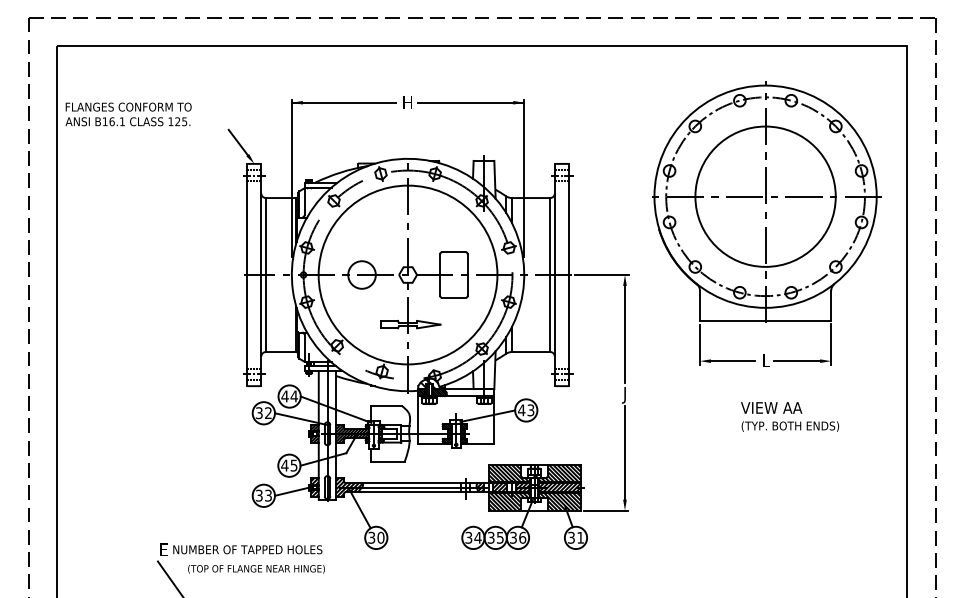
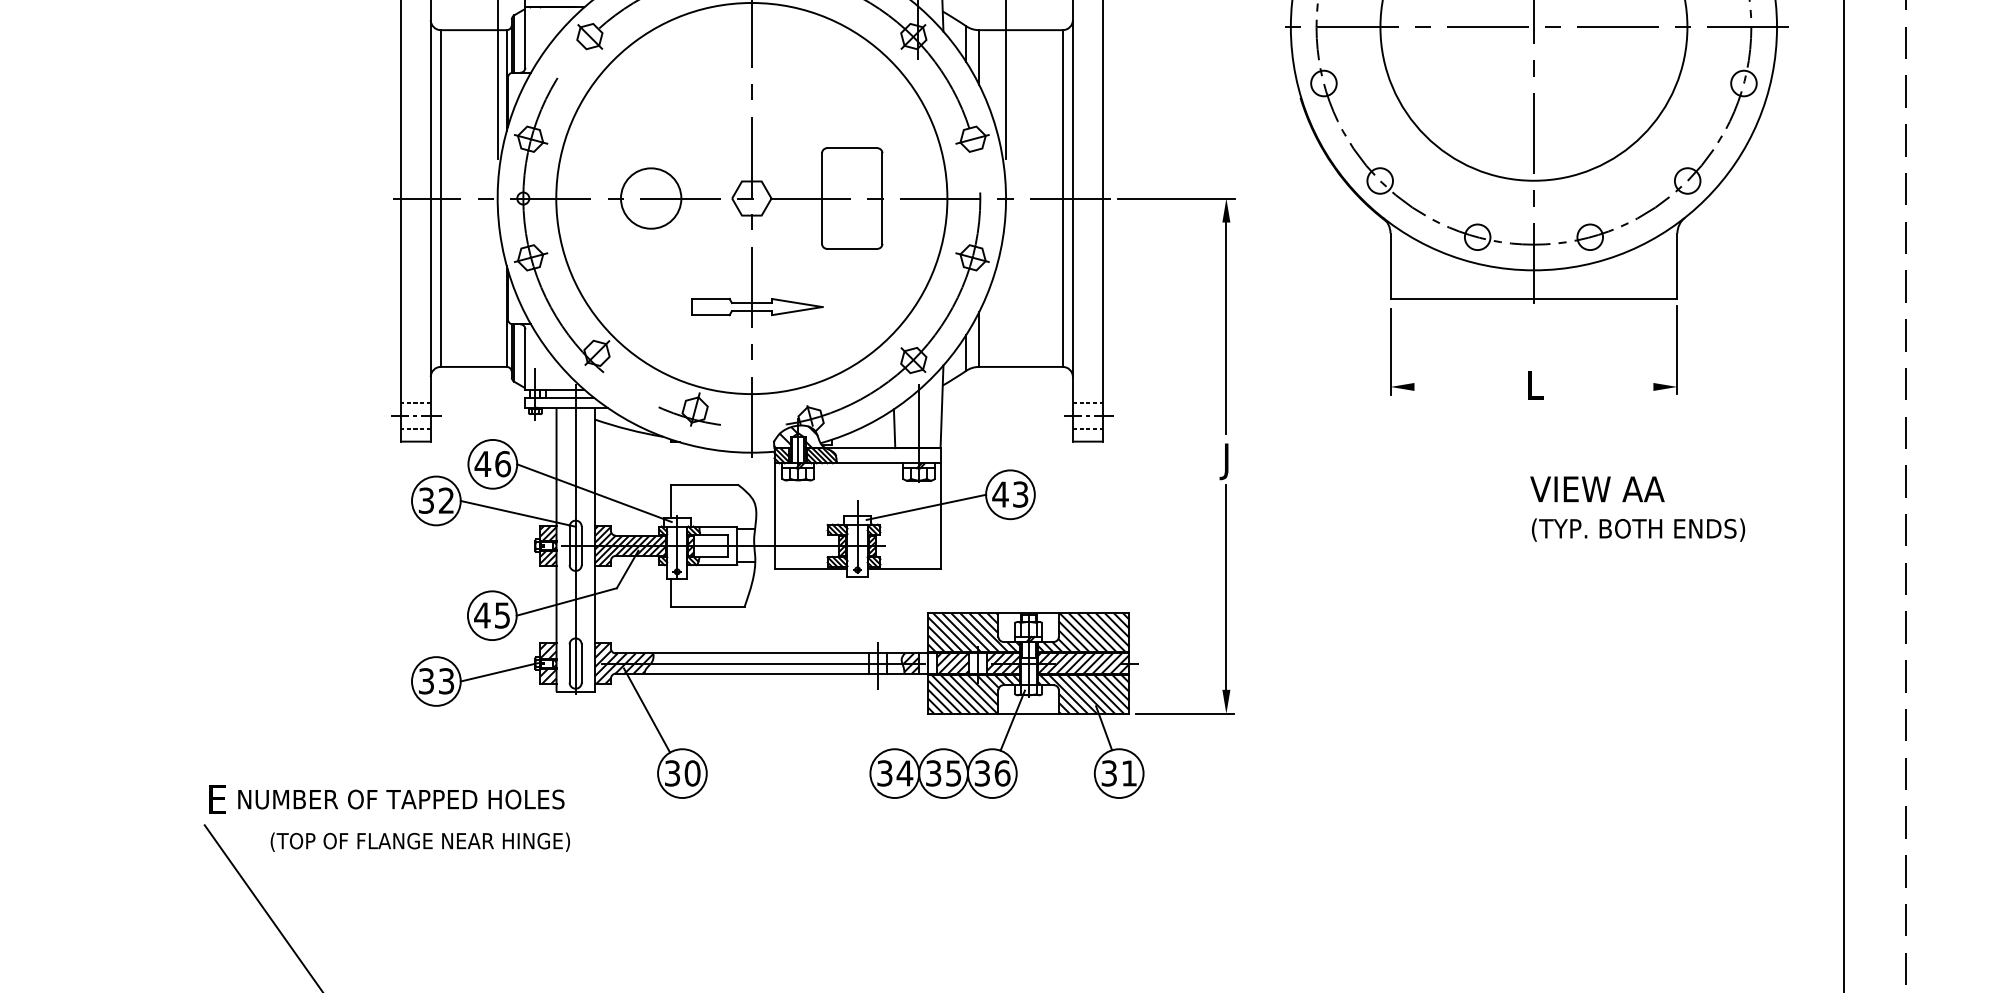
line: (732, 361) -> (1461, 387), removed
line: (797, 361) -> (1603, 387), removed
text: (293, 396) -> (501, 464), 44 -> 46
text: (790, 416) -> (1638, 508), moved

